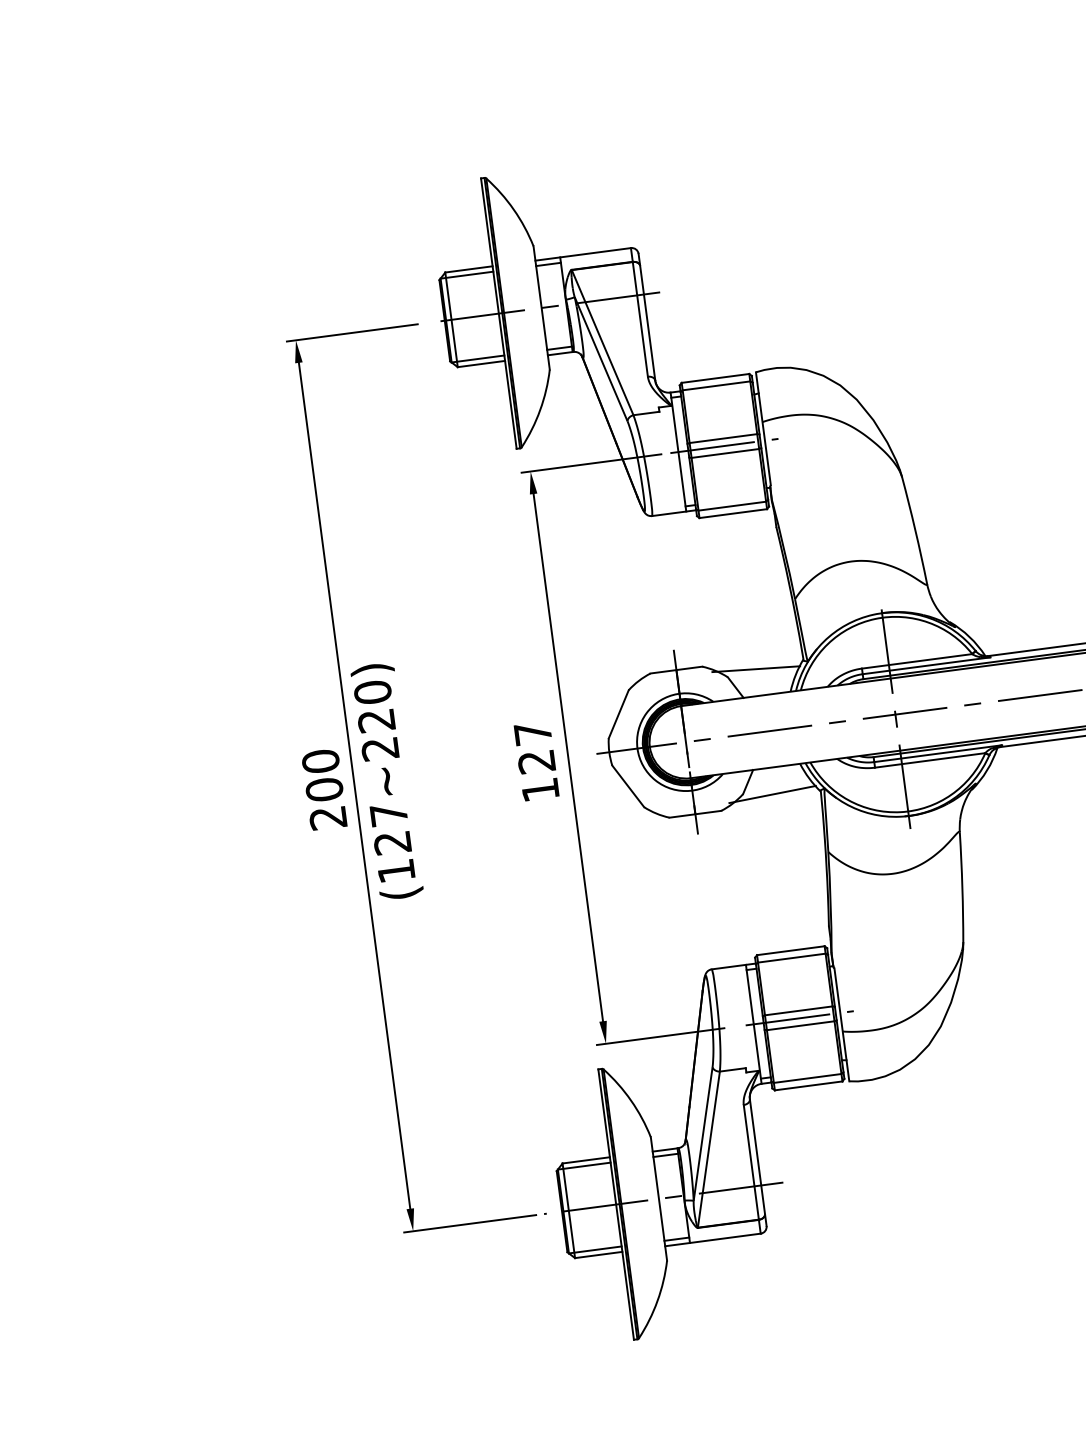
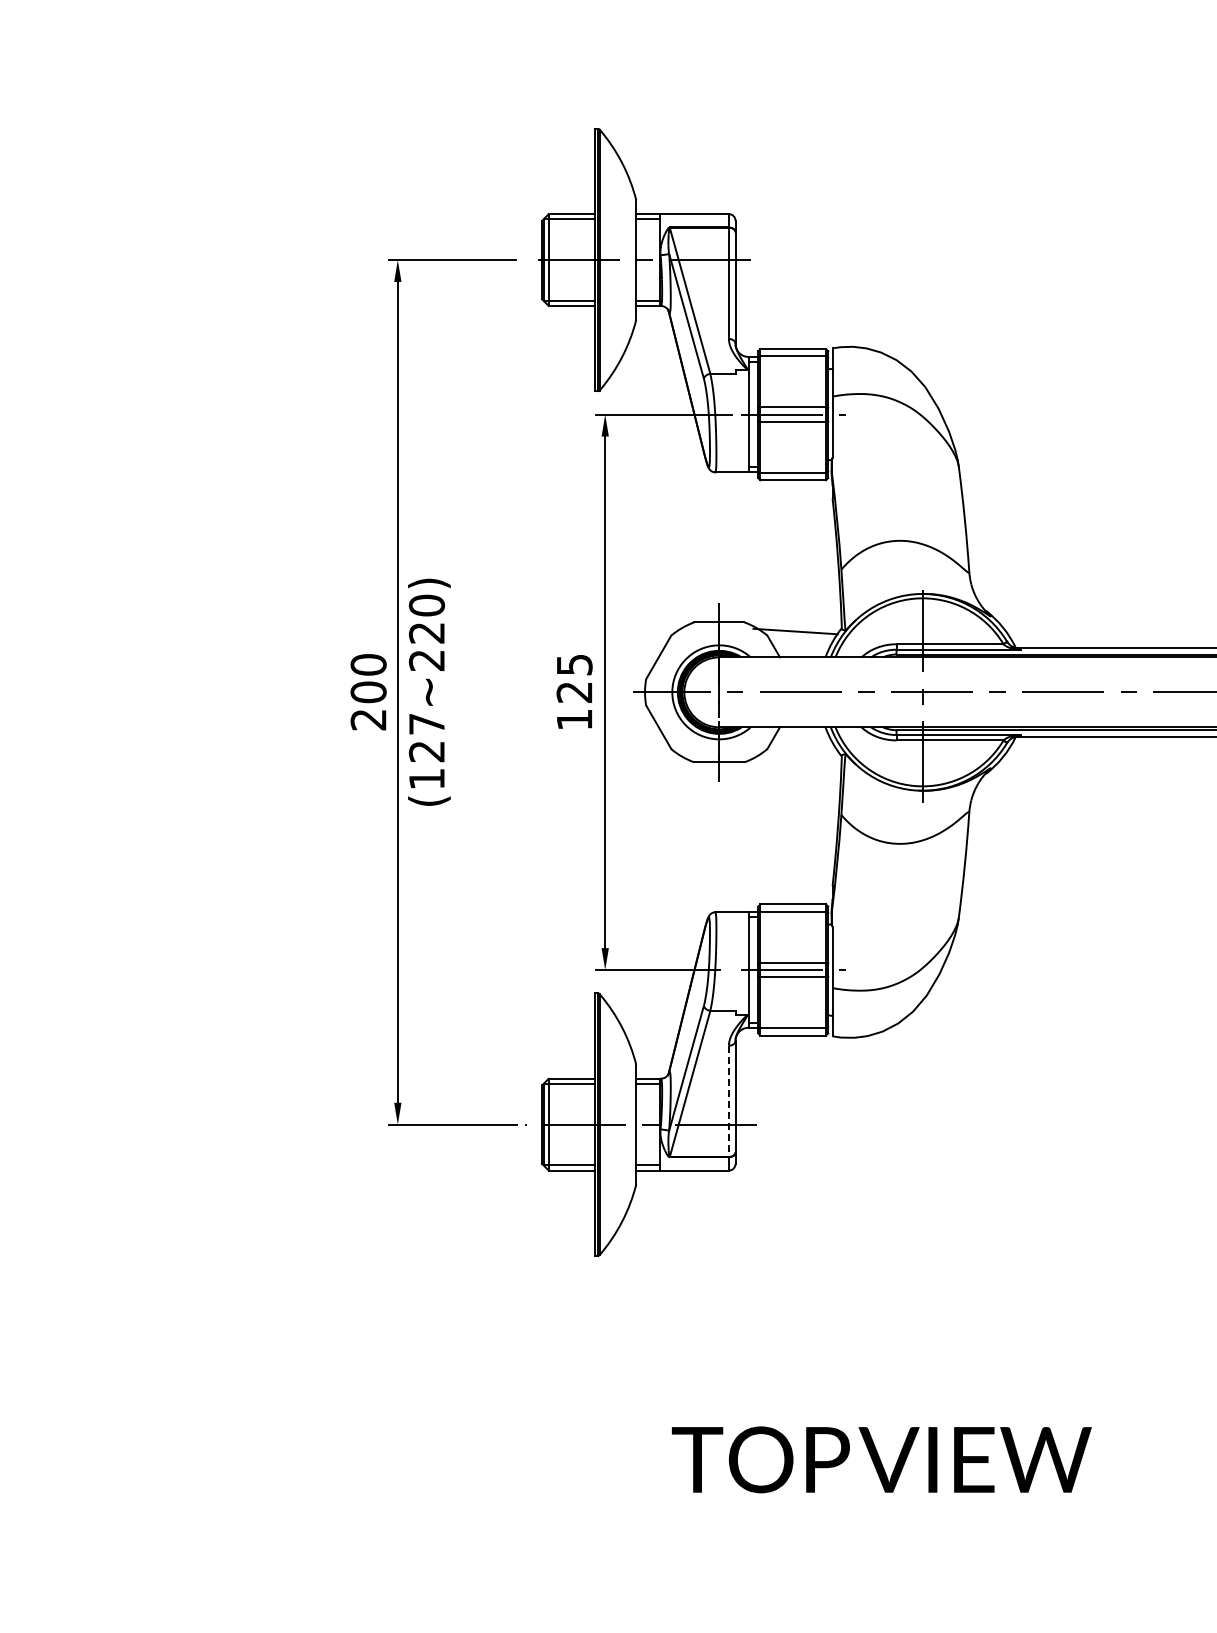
text: (532, 733) -> (574, 664), 127 -> 125
line: (772, 793) -> (795, 752), removed
line: (750, 1162) -> (728, 1101), solid -> dashed

